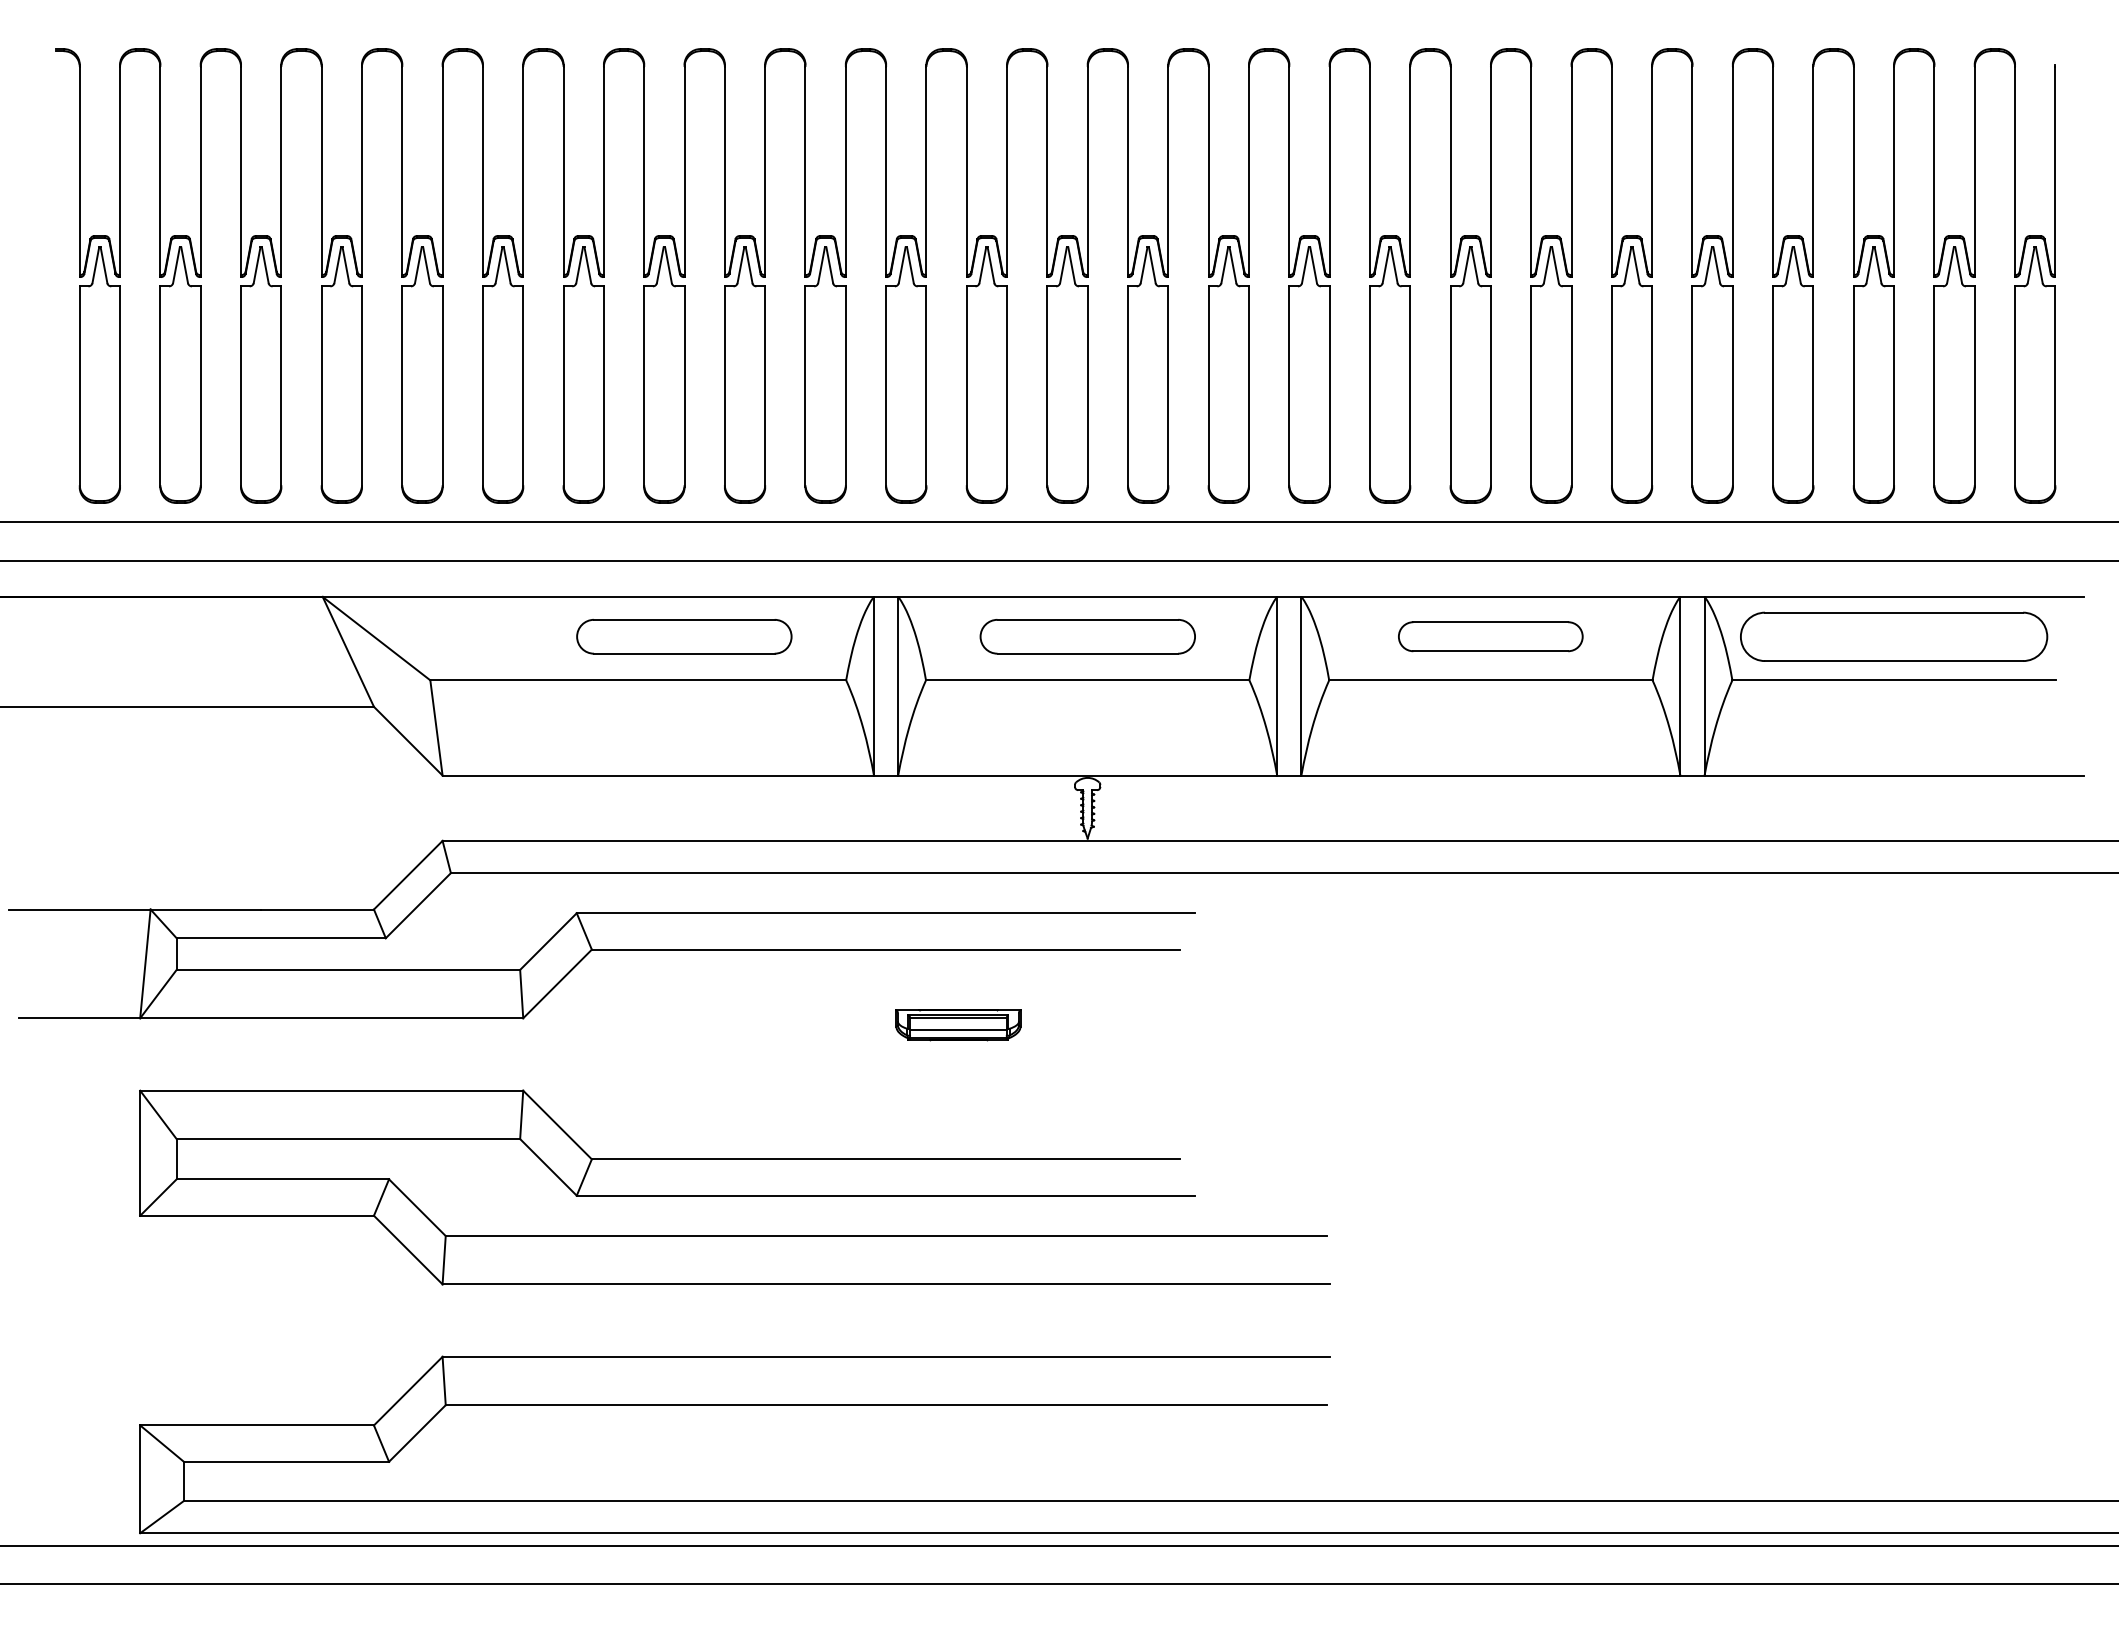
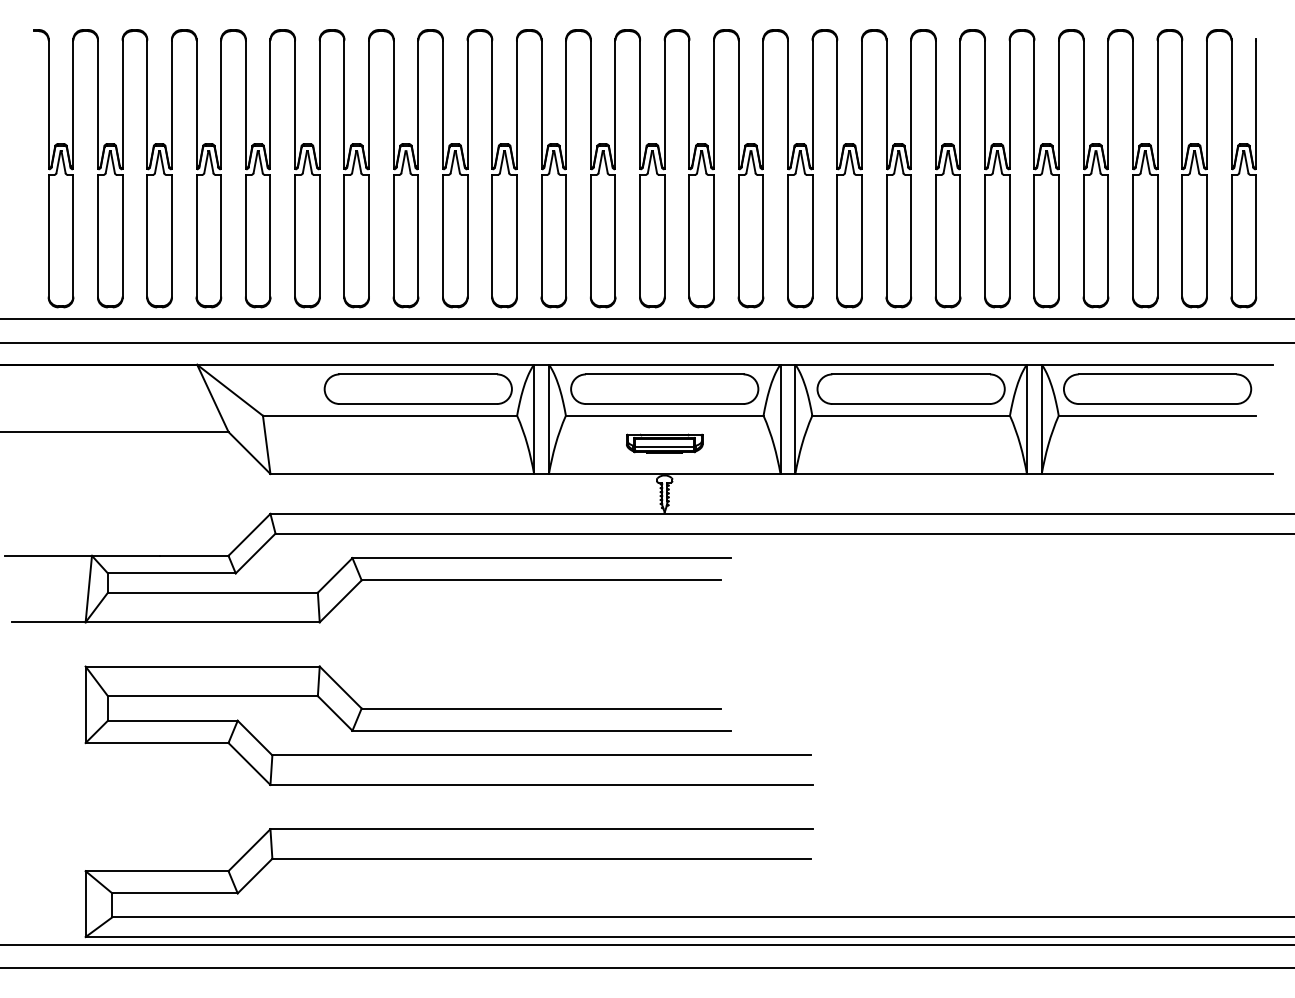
part: (683, 635) -> (417, 388), size x1.43
part: (1087, 635) -> (664, 388), size x1.43
part: (1489, 635) -> (910, 388), size x1.67
part: (958, 1025) -> (664, 443), moved

